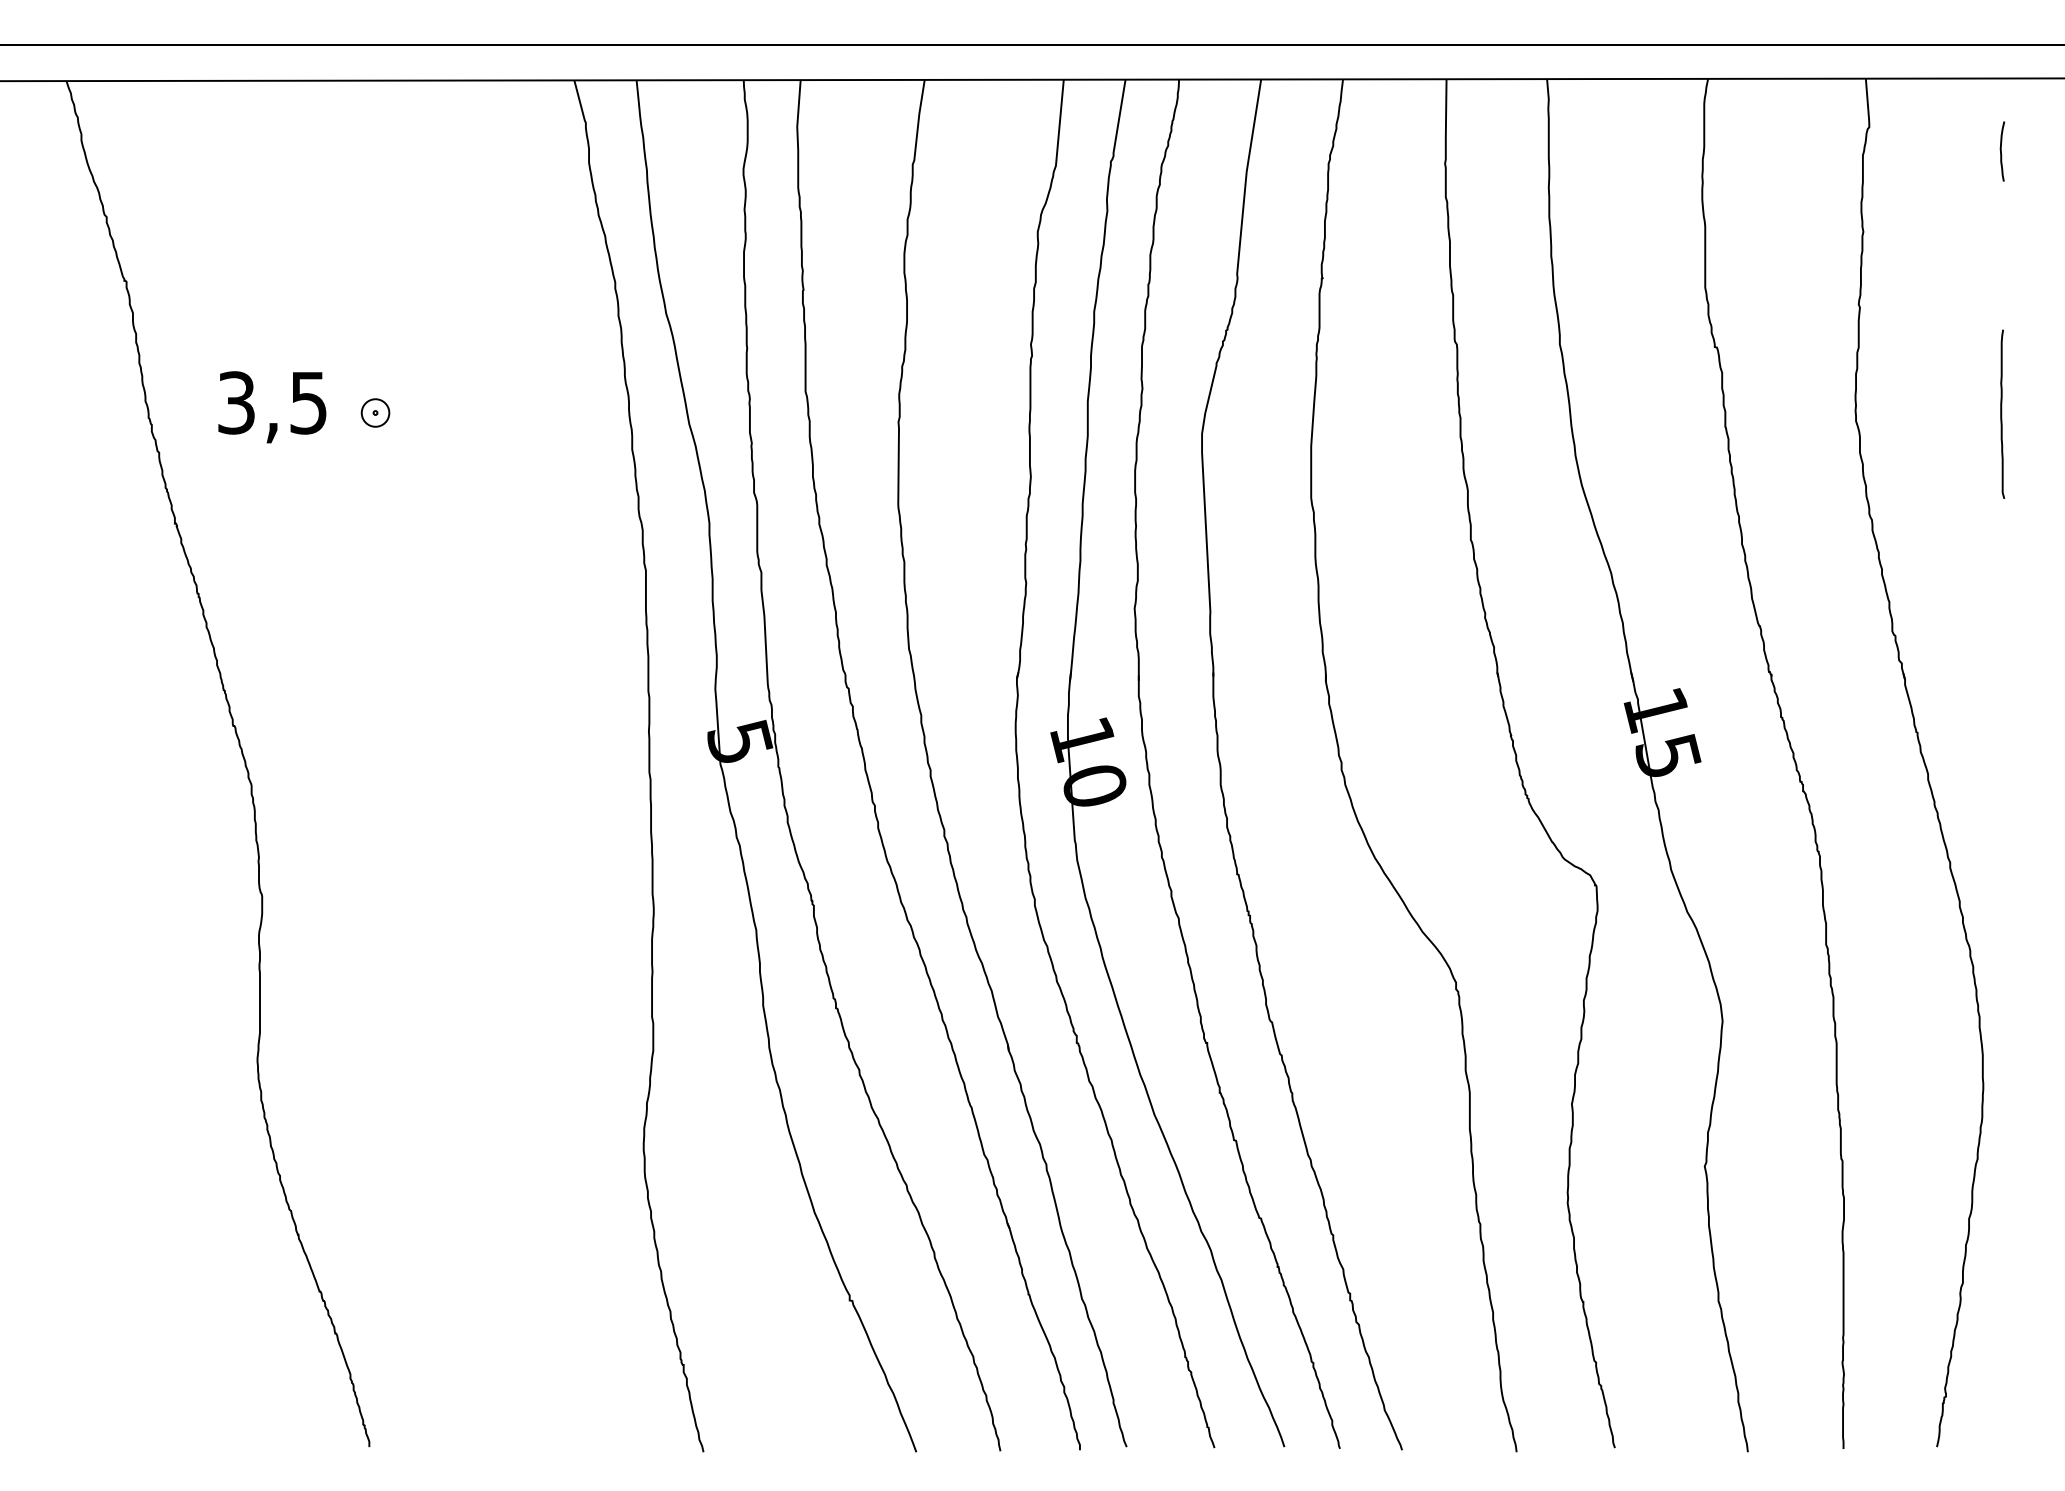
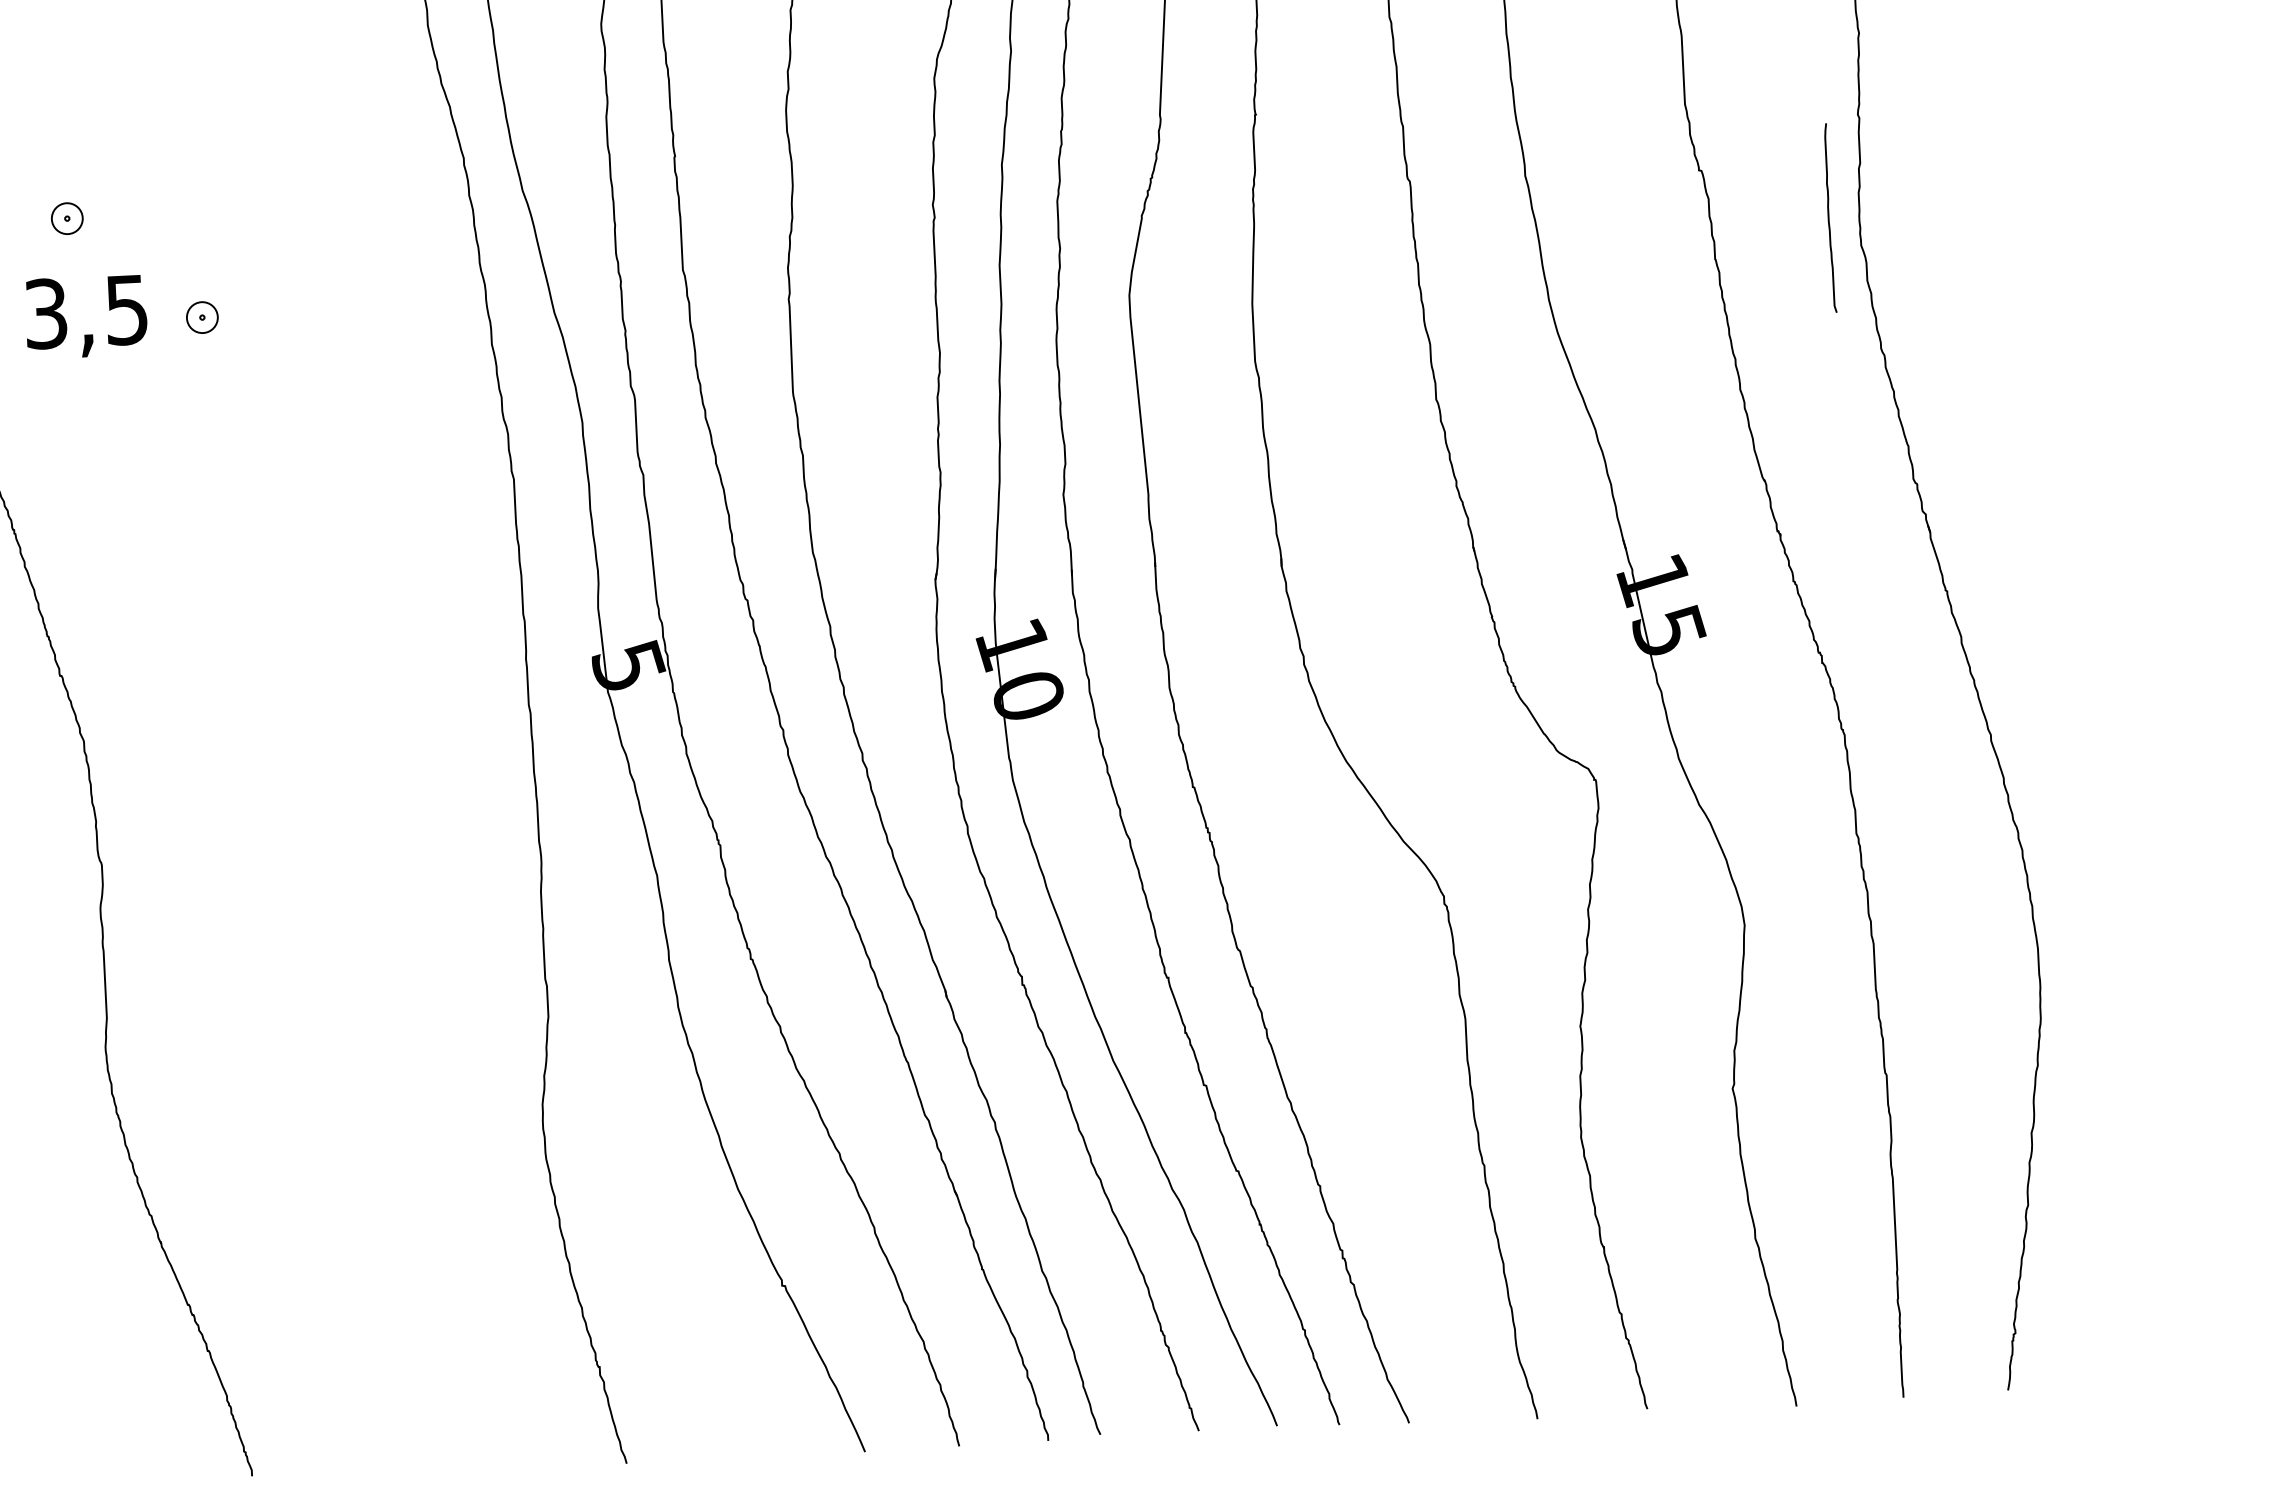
part: (259, 318) -> (67, 218), added
curve: (2002, 413) -> (1830, 217), moved

